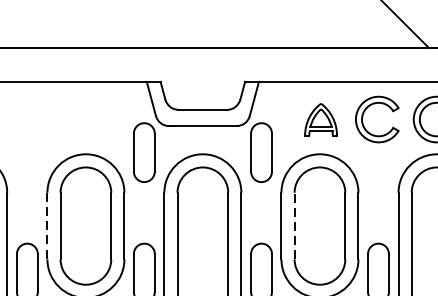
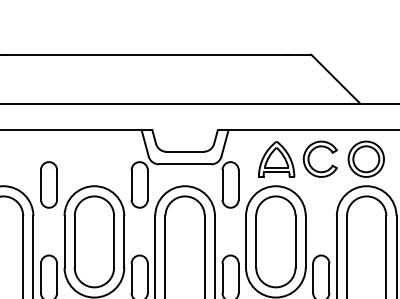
part: (320, 119) -> (276, 159), size x1.43
part: (26, 152) -> (48, 184), added
line: (47, 225) -> (64, 241), dashed -> solid
line: (294, 225) -> (256, 241), dashed -> solid

